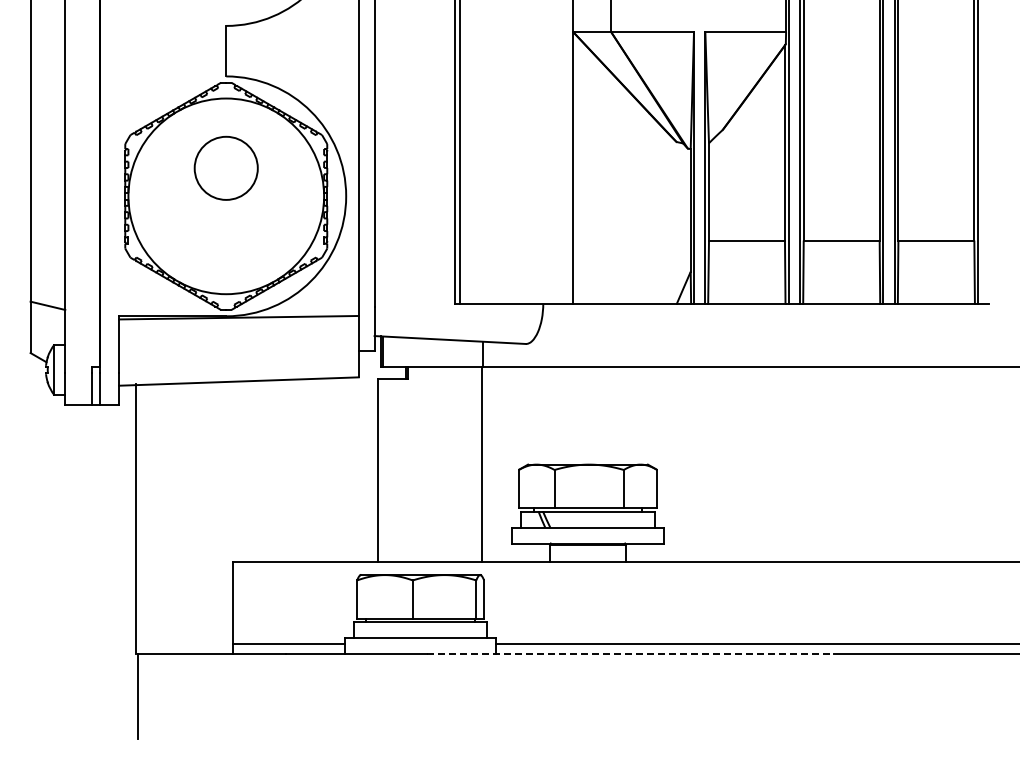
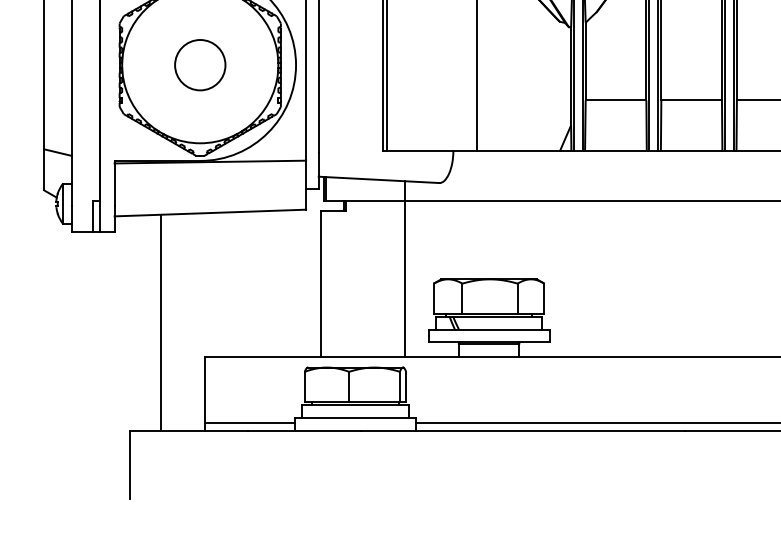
circle: (225, 167) -> (199, 64), moved
line: (136, 518) -> (161, 322), moved
line: (630, 653) -> (523, 430), dashed -> solid

